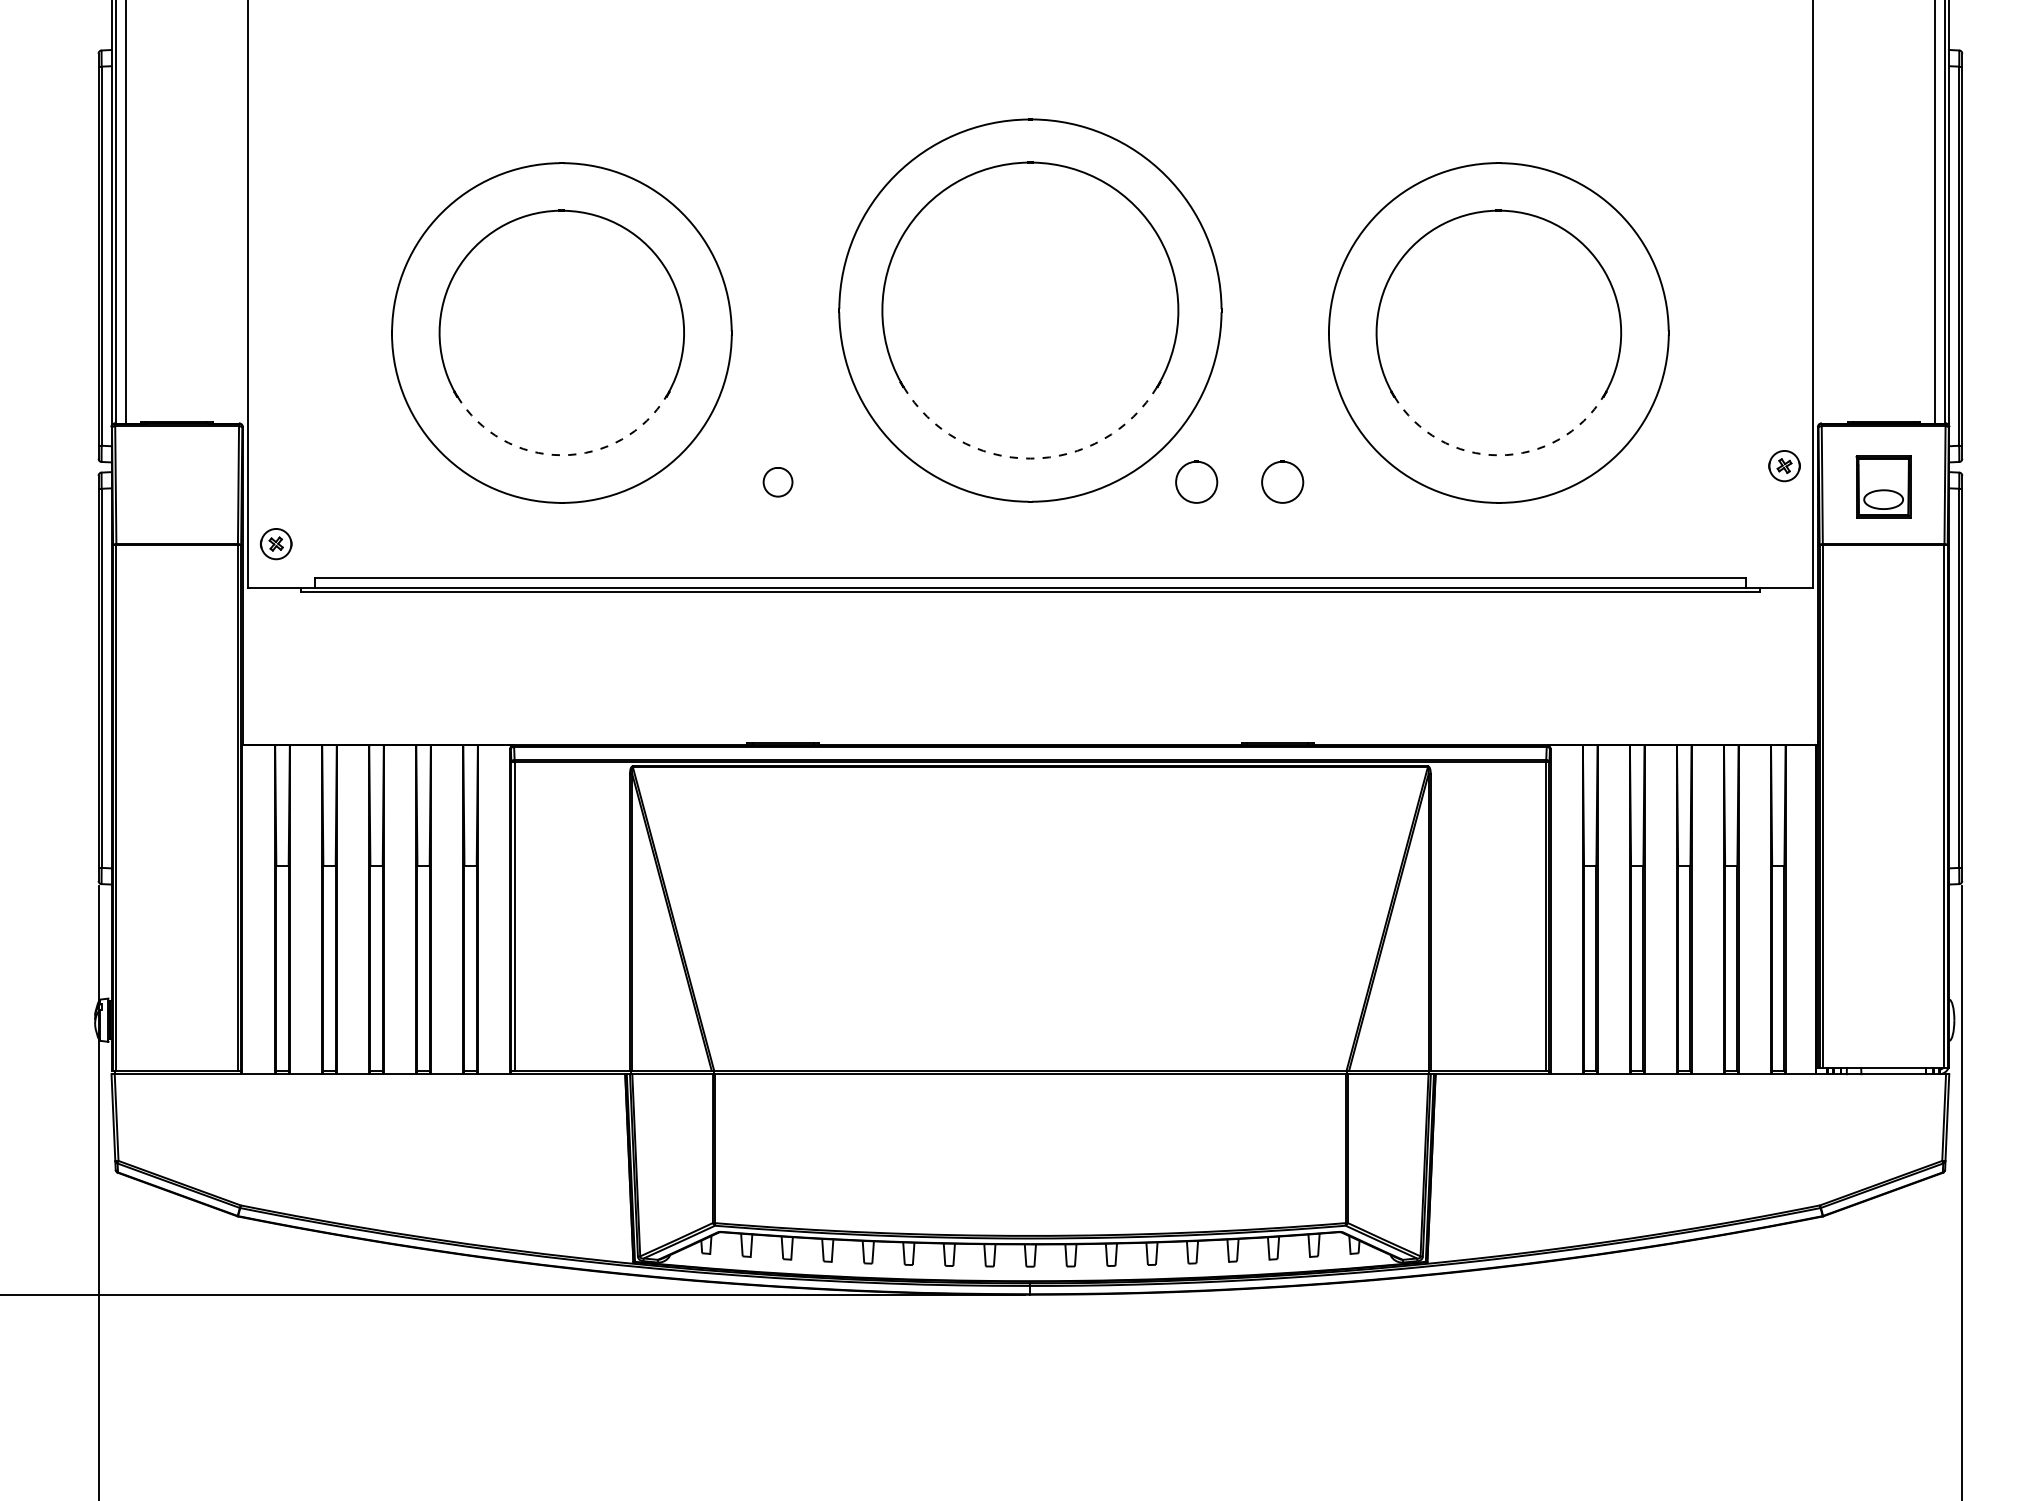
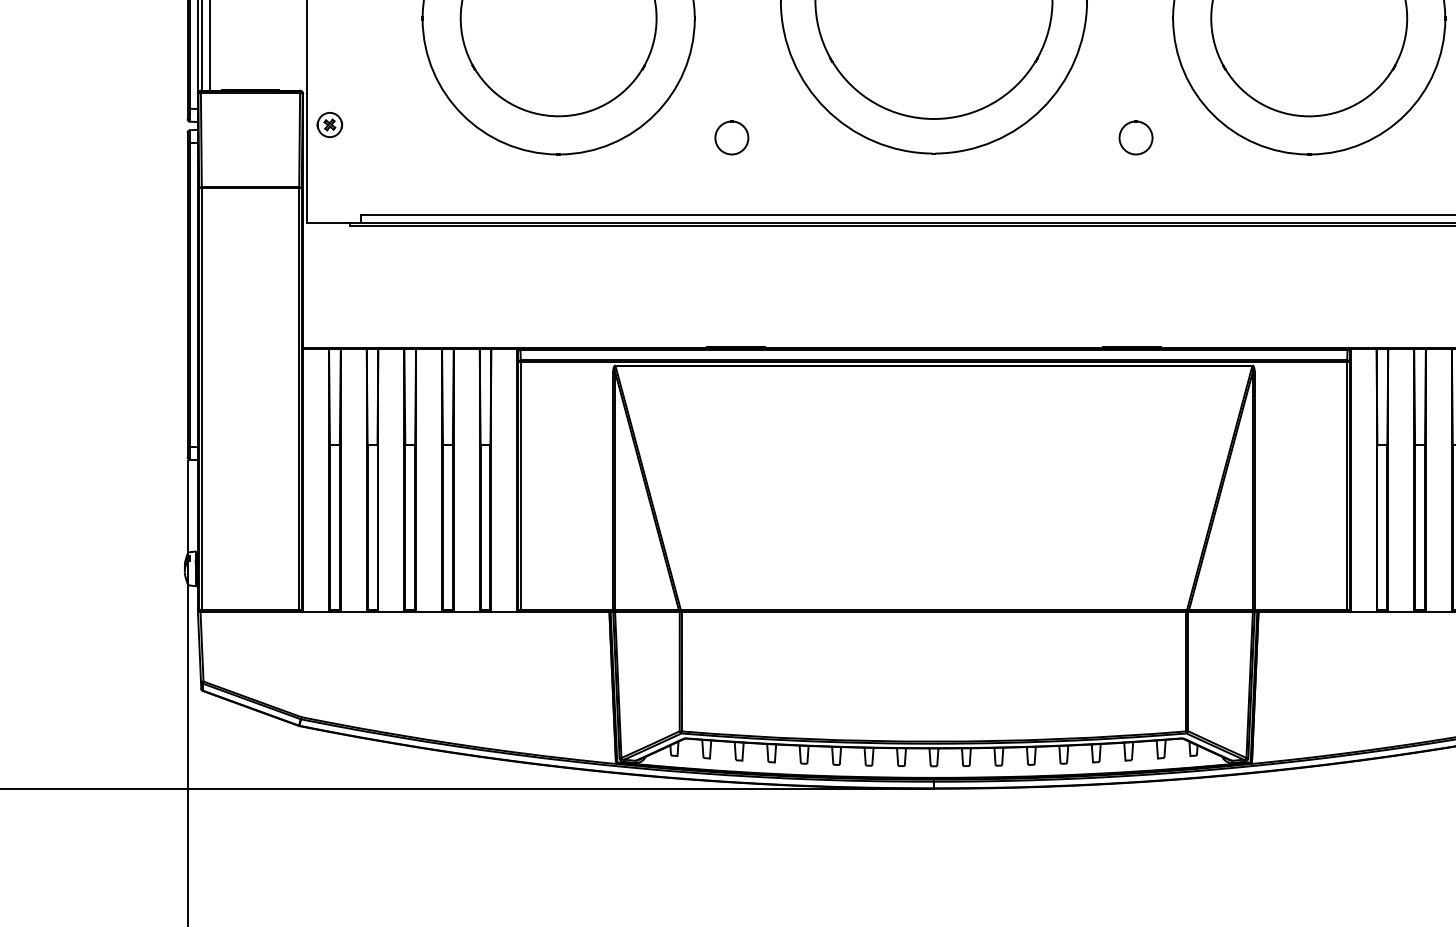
arc: (561, 455) -> (558, 116), dashed -> solid
arc: (1498, 455) -> (1308, 116), dashed -> solid
arc: (1030, 458) -> (934, 118), dashed -> solid
part: (777, 481) -> (731, 137), size x1.43
part: (1196, 481) -> (1067, 137), removed
part: (275, 544) -> (329, 125), moved

